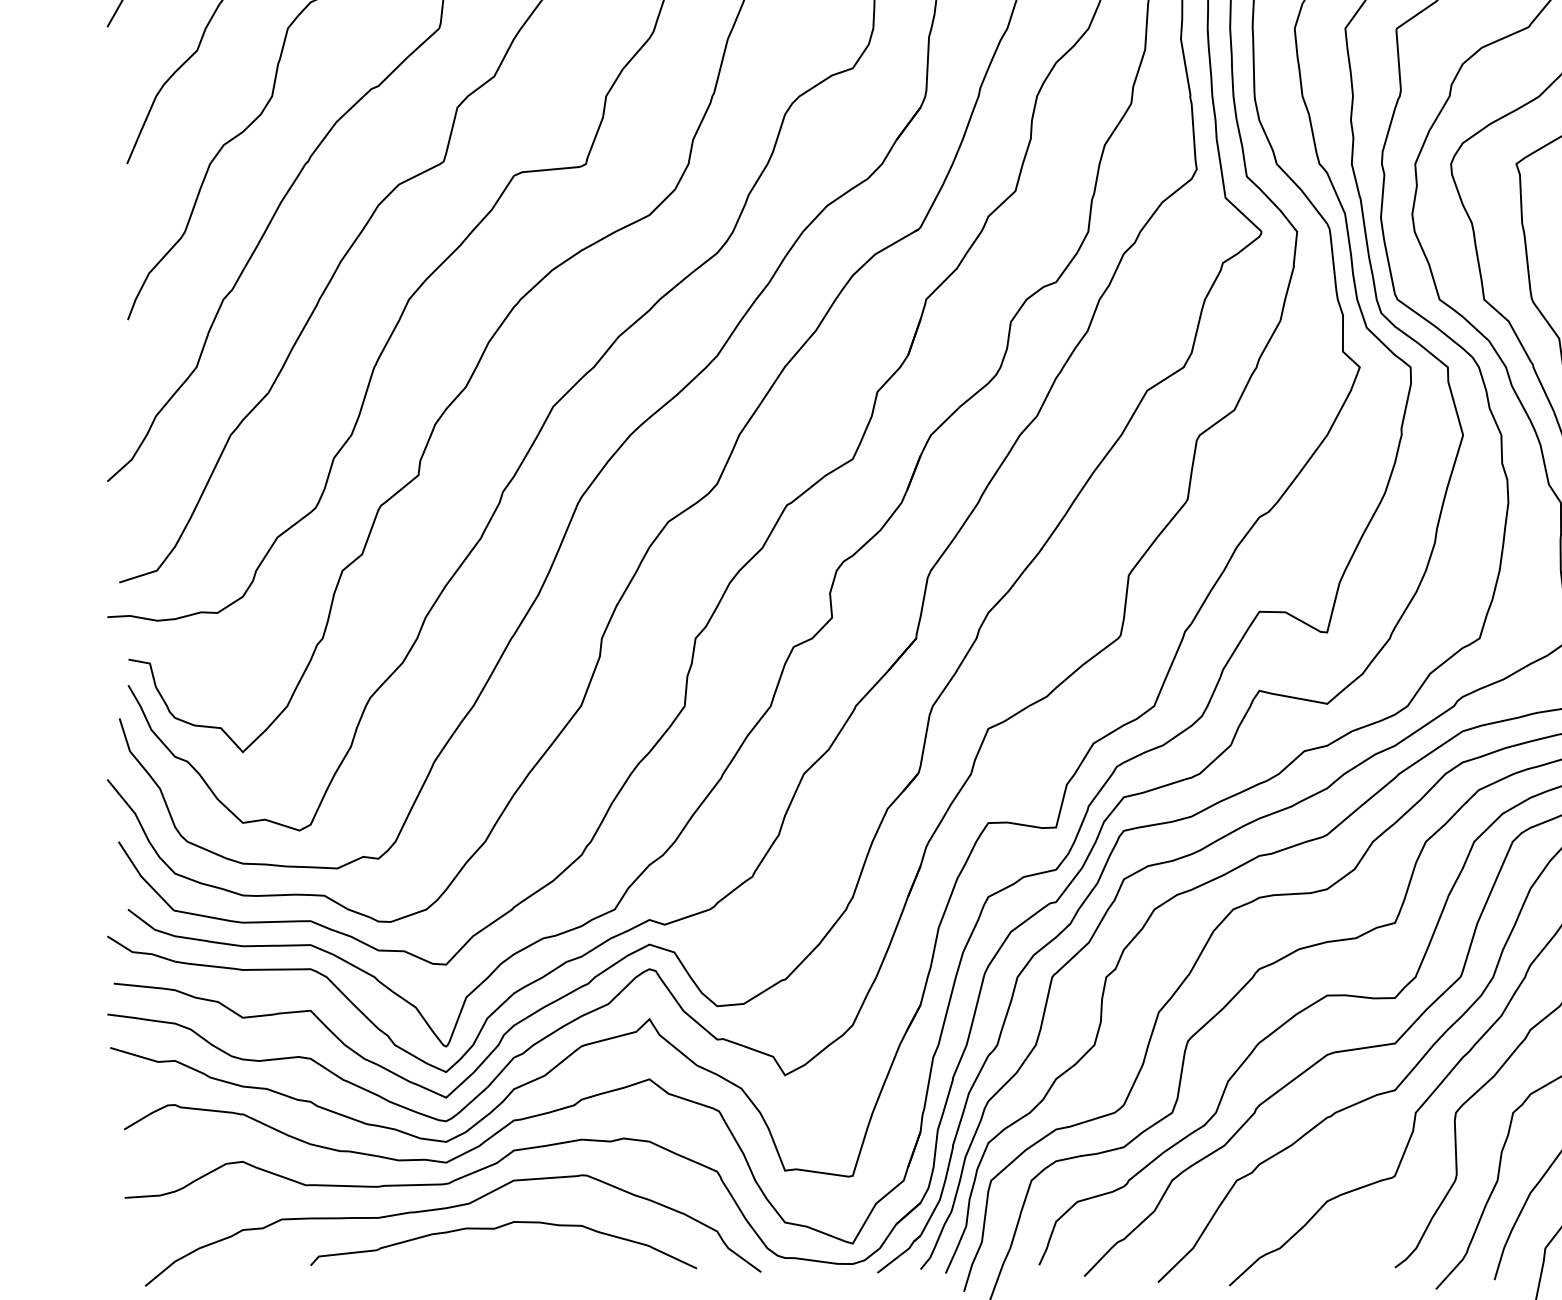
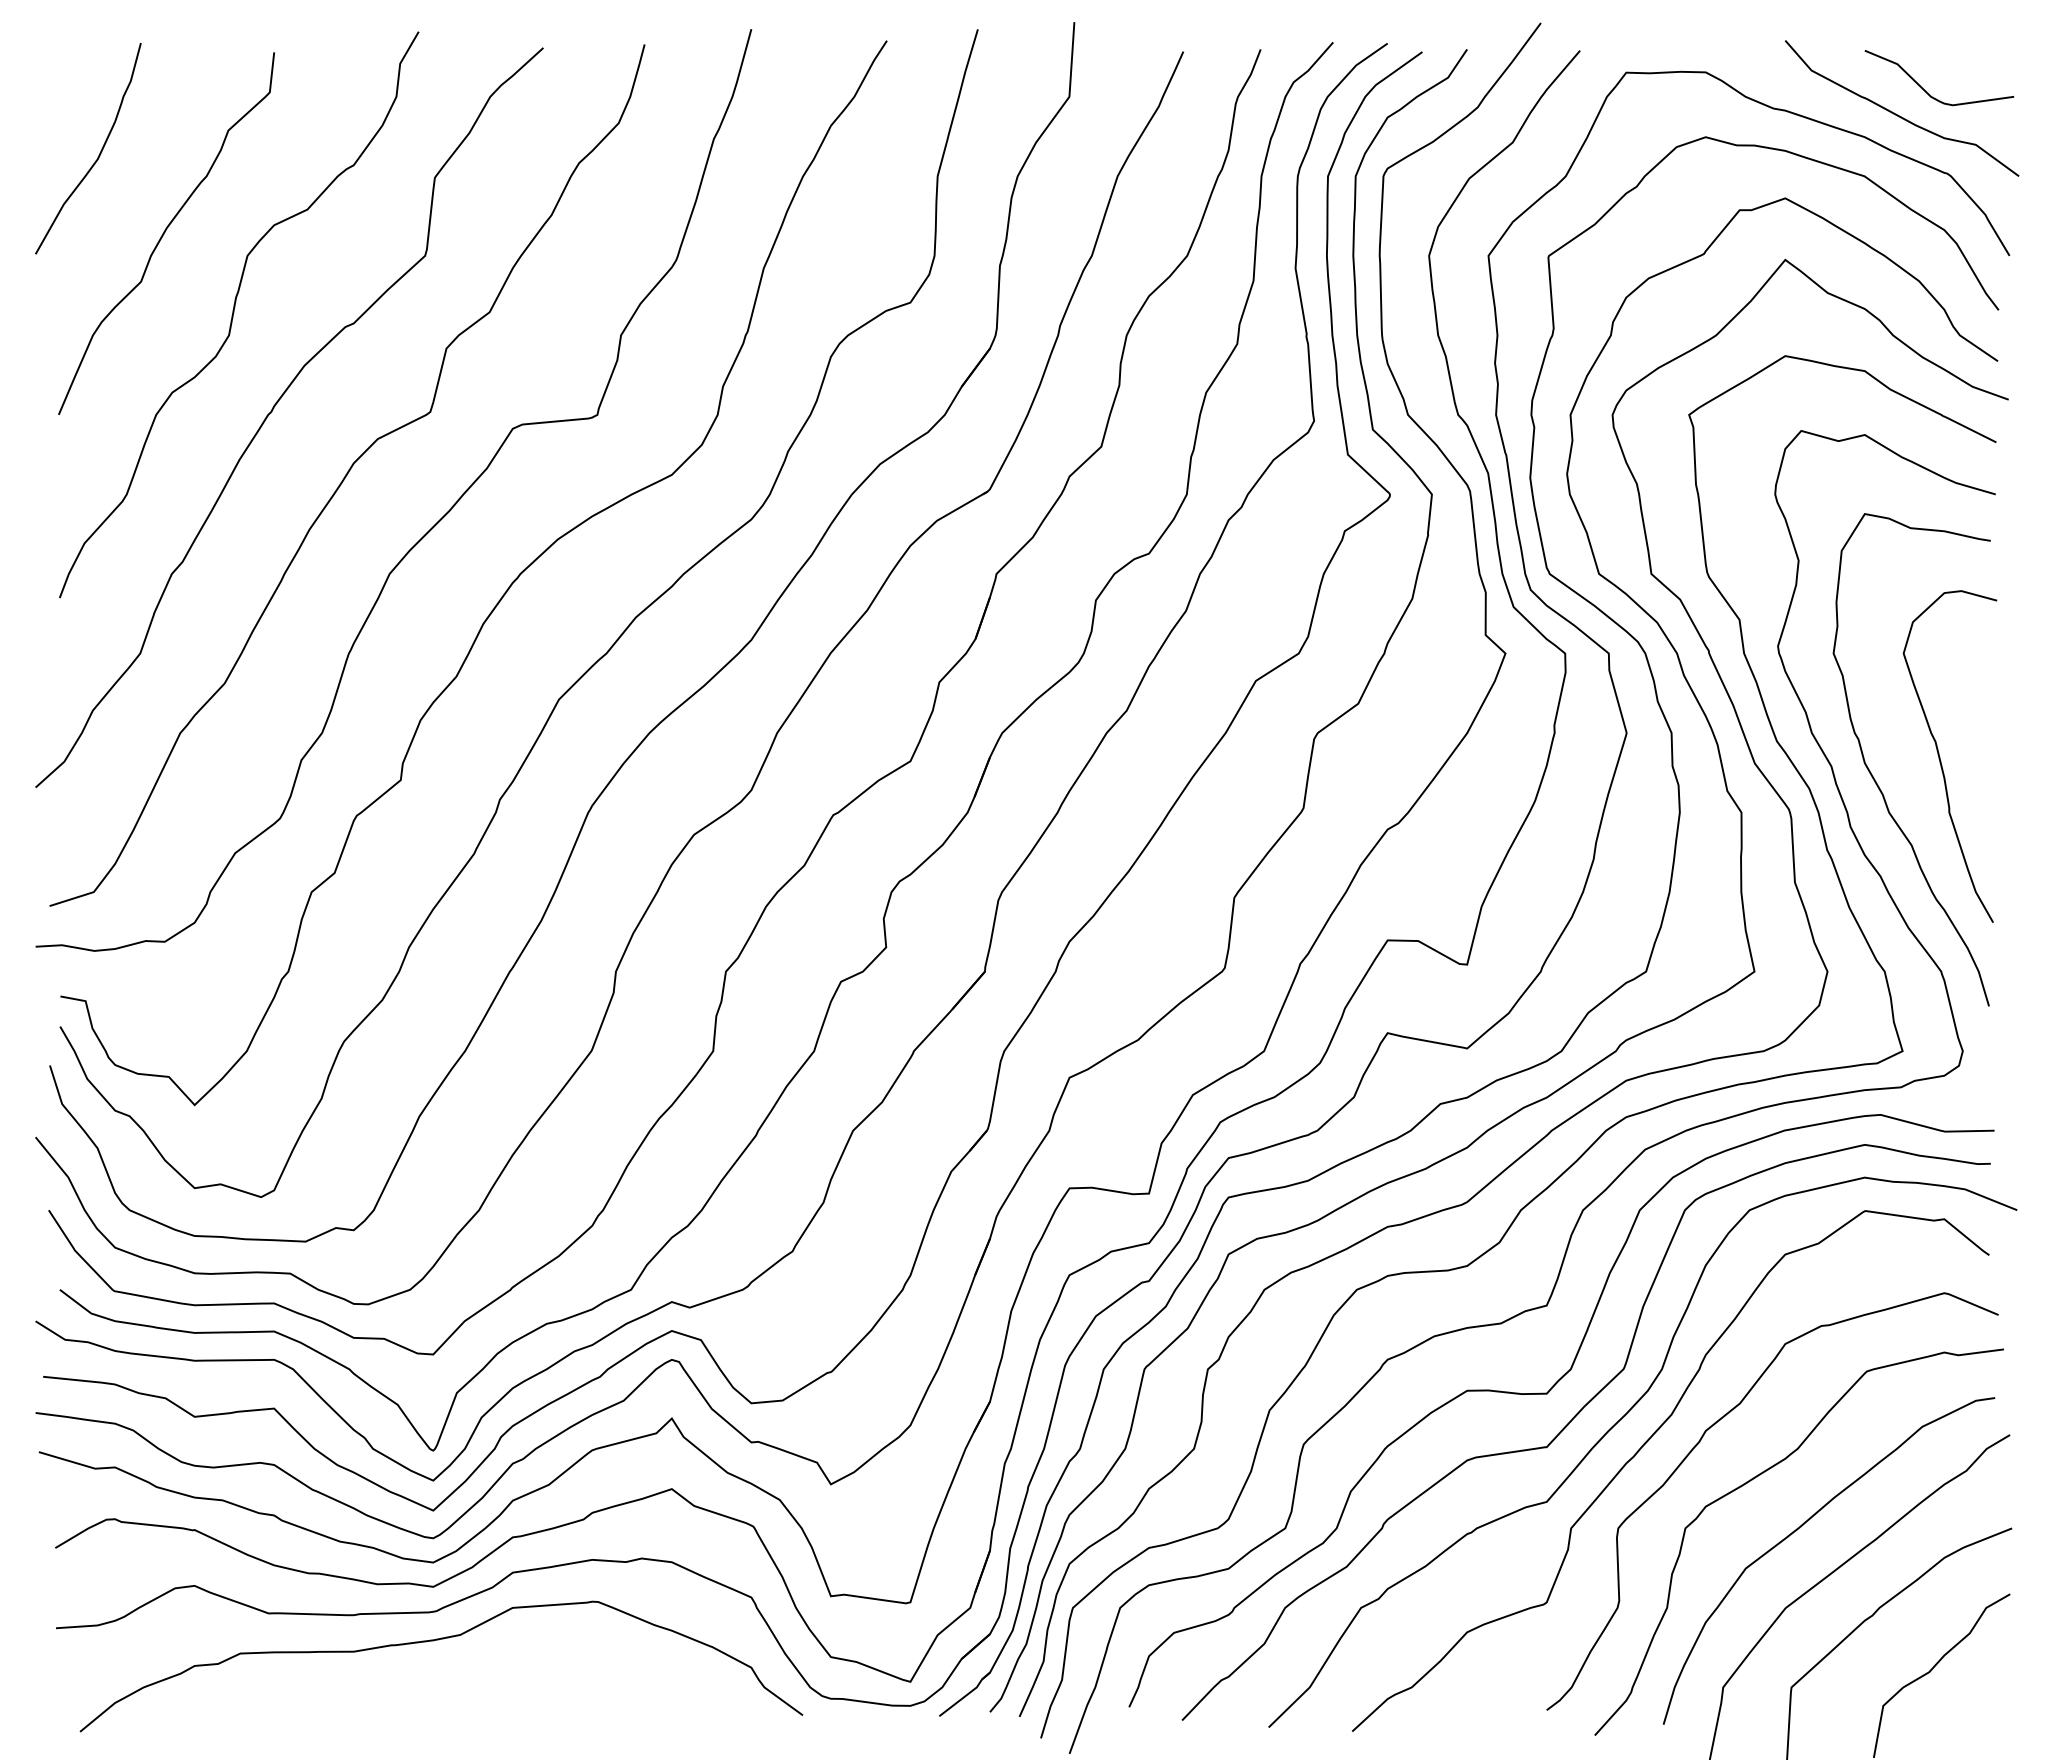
curve: (497, 1228) -> (493, 1664), removed

